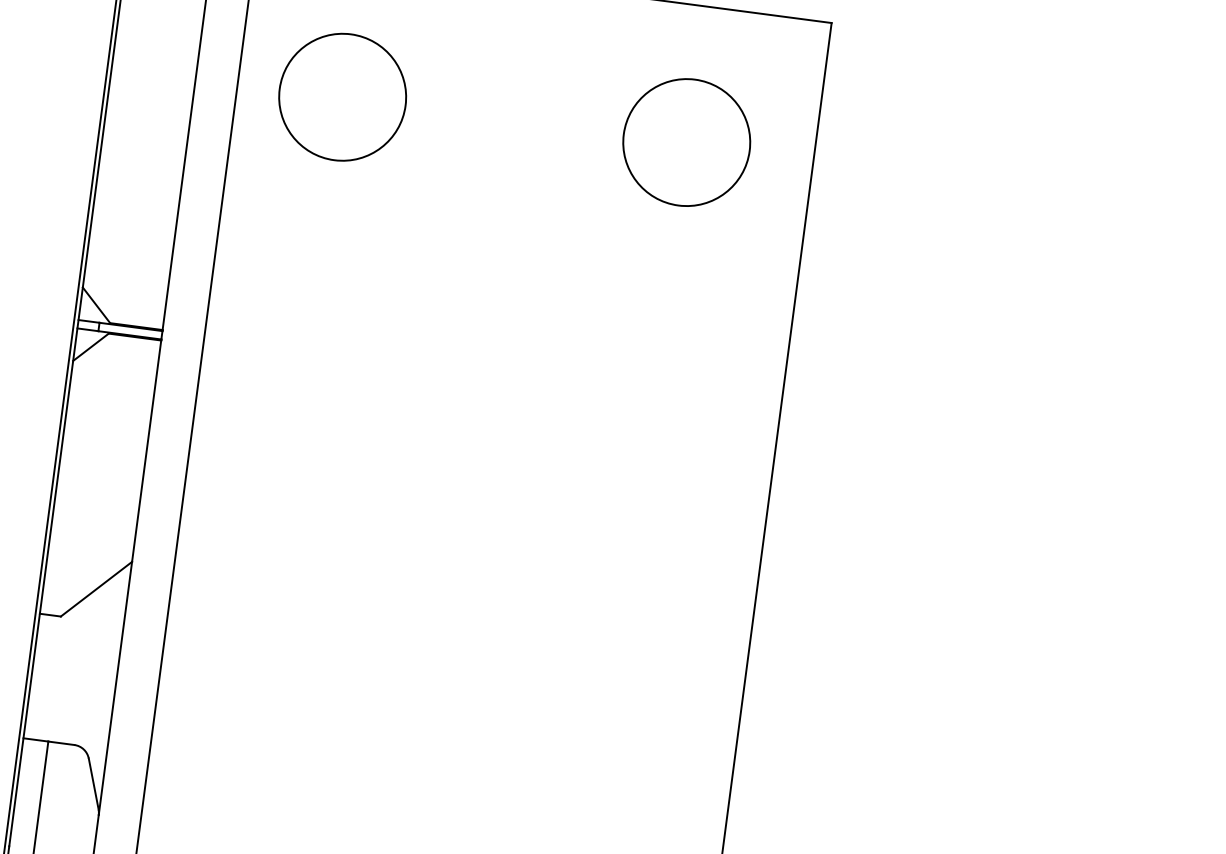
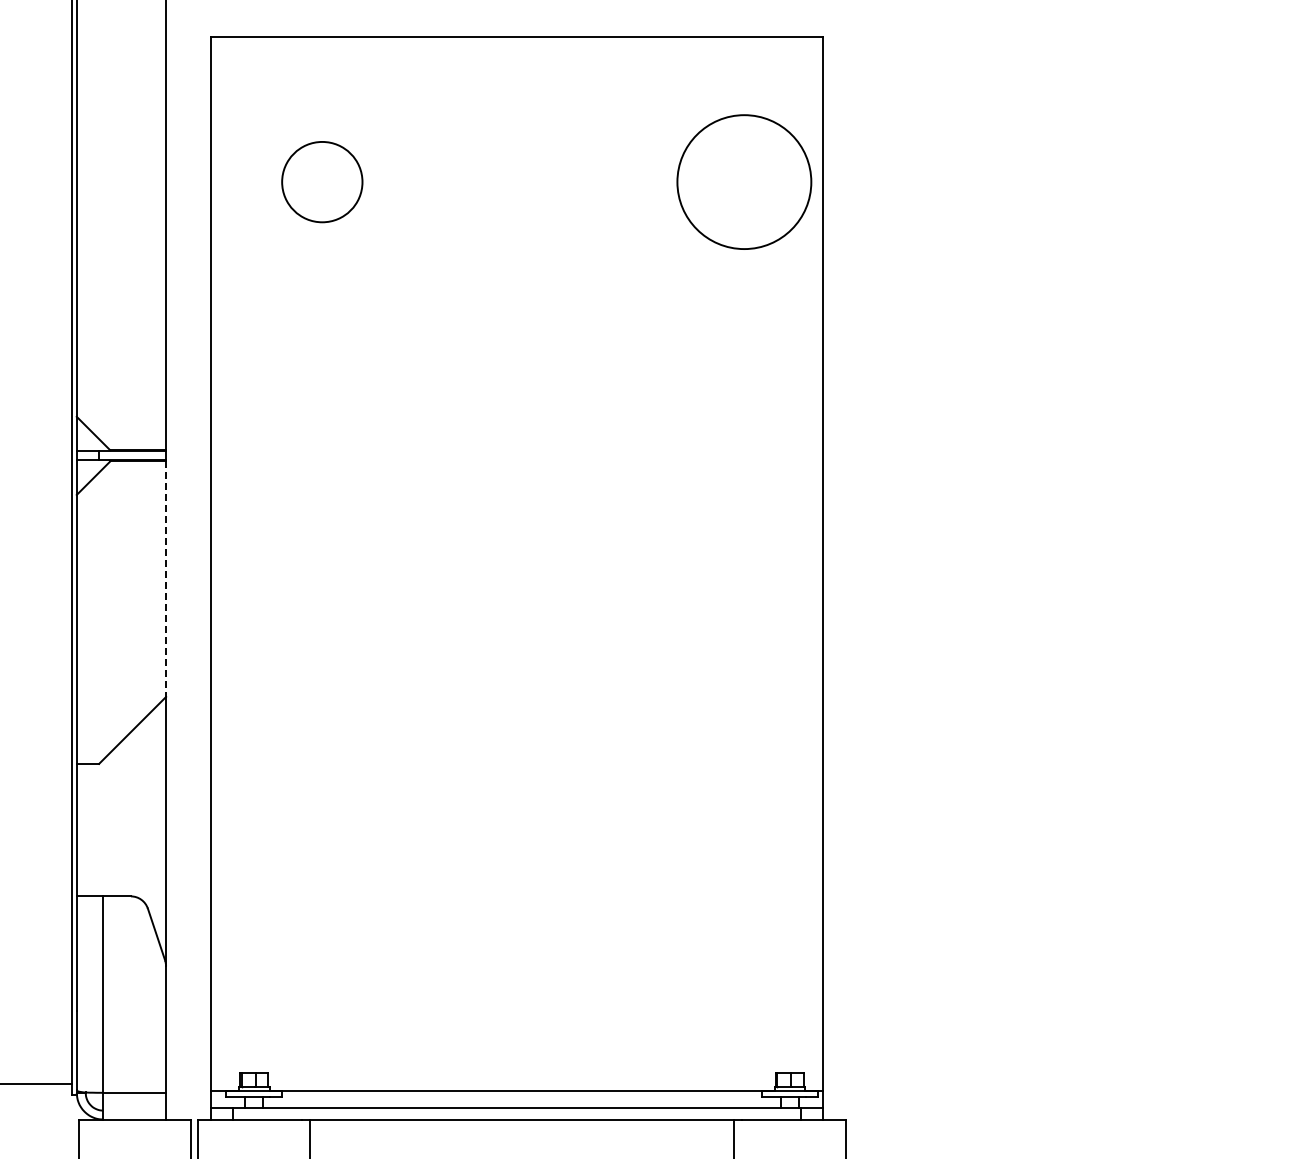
circle: (342, 97) -> (322, 182), size x0.6
circle: (686, 142) -> (744, 181), moved
line: (147, 451) -> (166, 579), solid -> dashed

